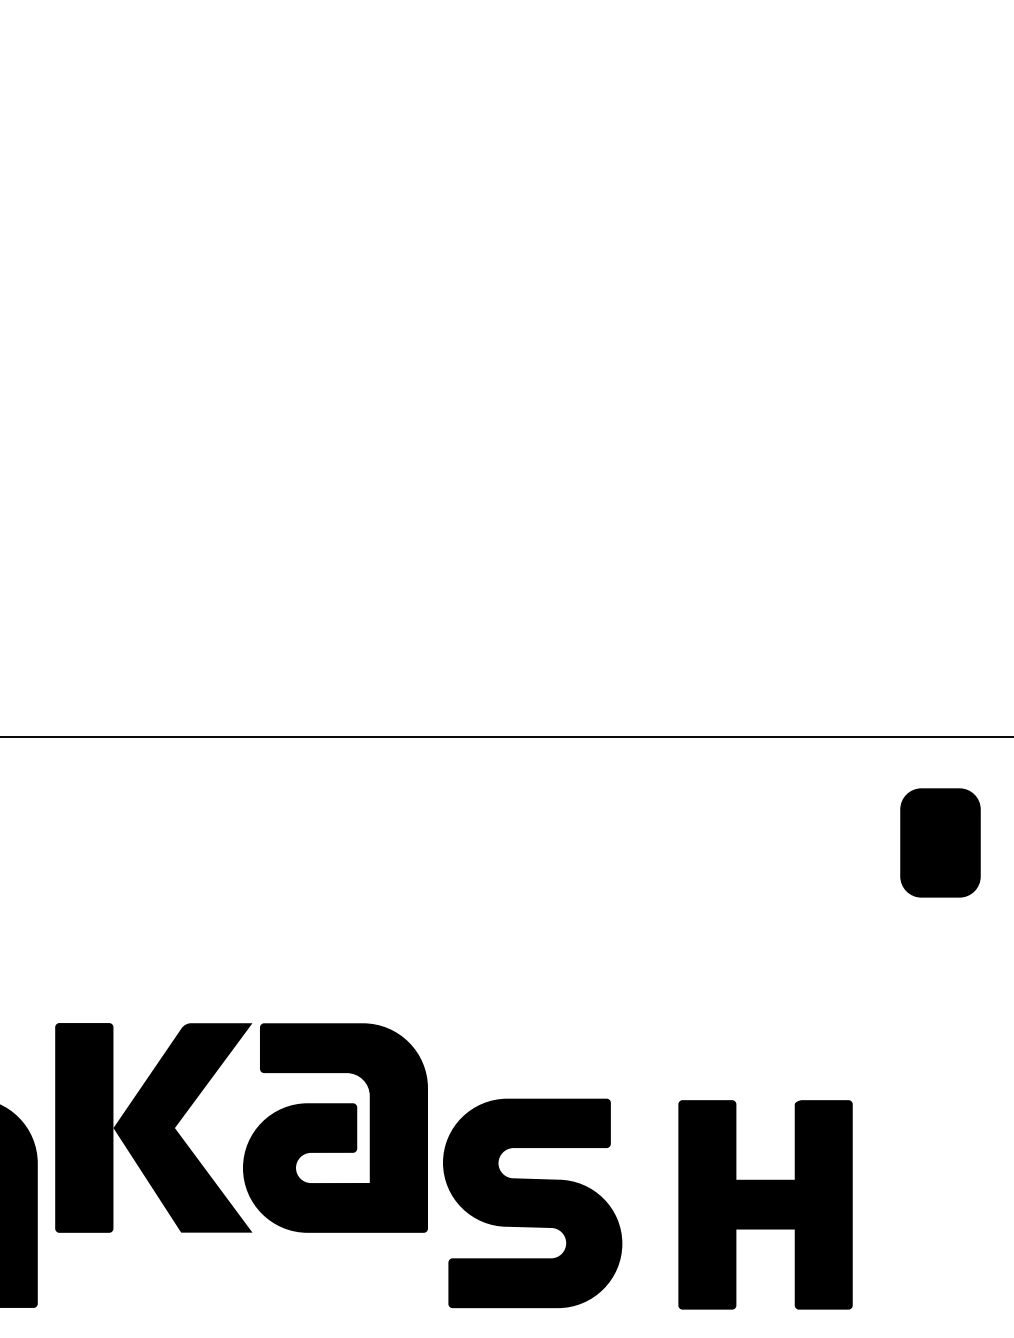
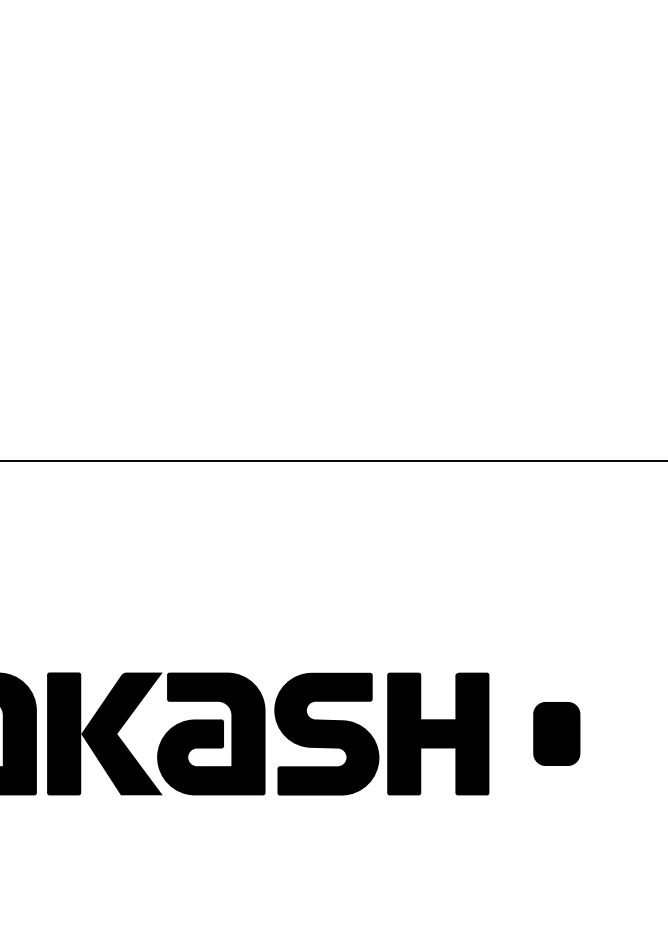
part: (939, 842) -> (556, 733), moved
part: (252, 1134) -> (162, 737), moved
part: (765, 1203) -> (438, 733), moved

